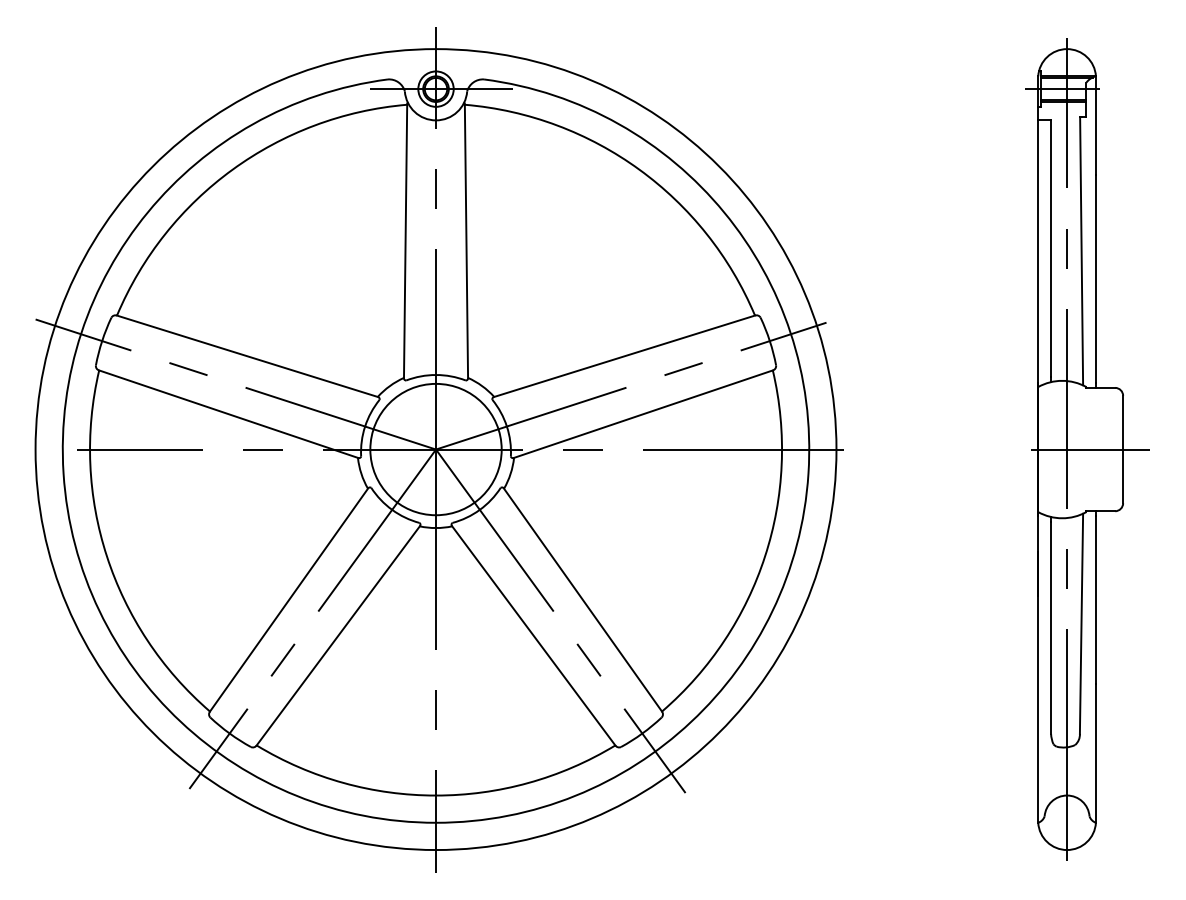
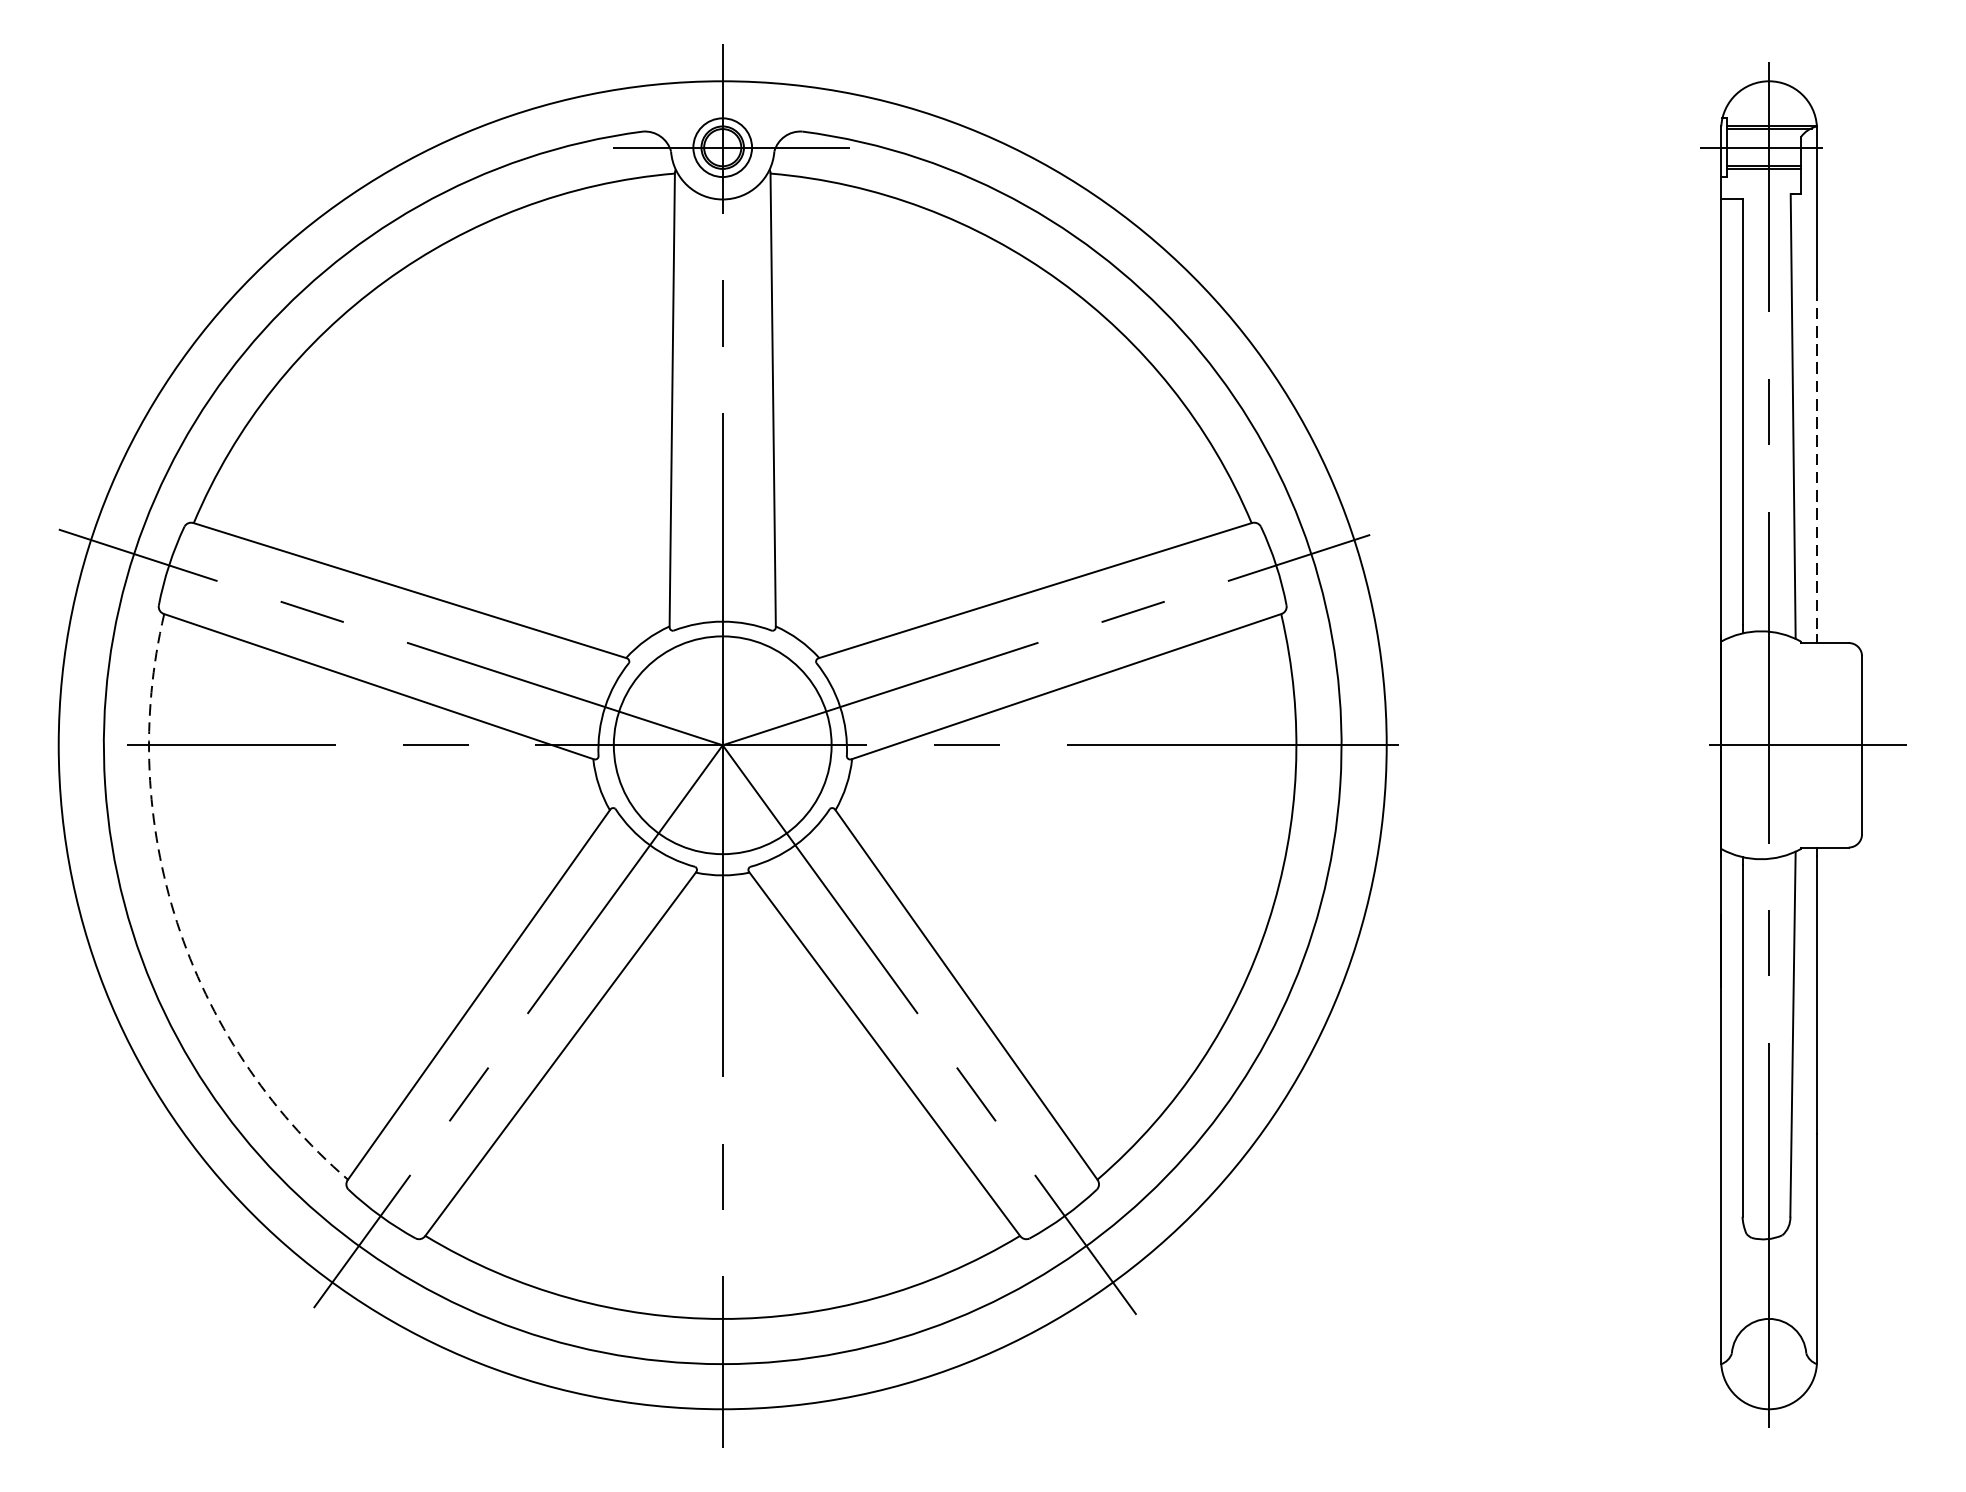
line: (1095, 279) -> (1816, 463), solid -> dashed
arc: (106, 556) -> (176, 922), solid -> dashed

